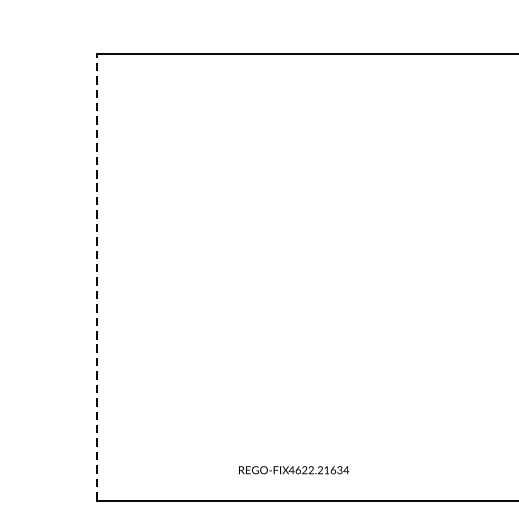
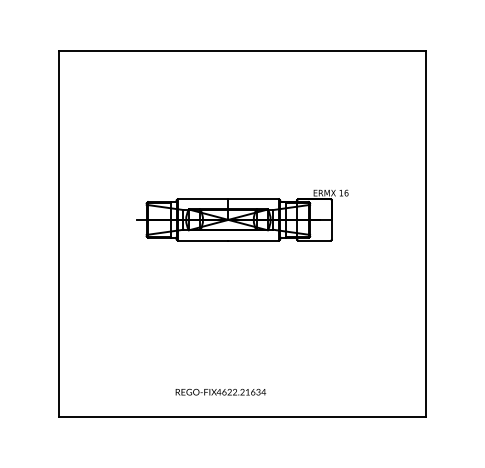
part: (320, 254) -> (242, 215), added
line: (97, 276) -> (59, 233), dashed -> solid

